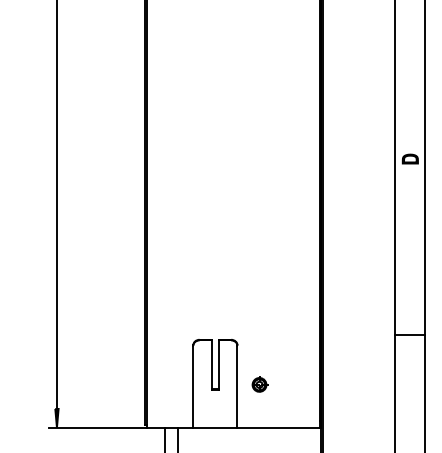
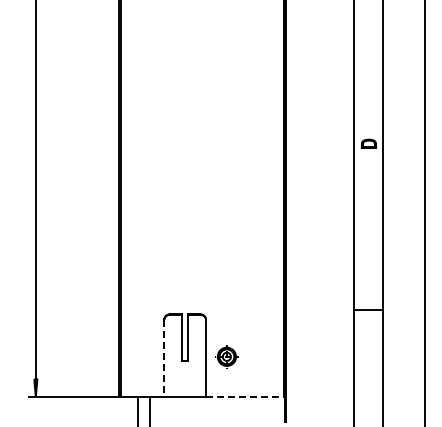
part: (259, 384) -> (226, 356), size x1.4
line: (193, 386) -> (164, 358), solid -> dashed
line: (278, 428) -> (244, 397), solid -> dashed

